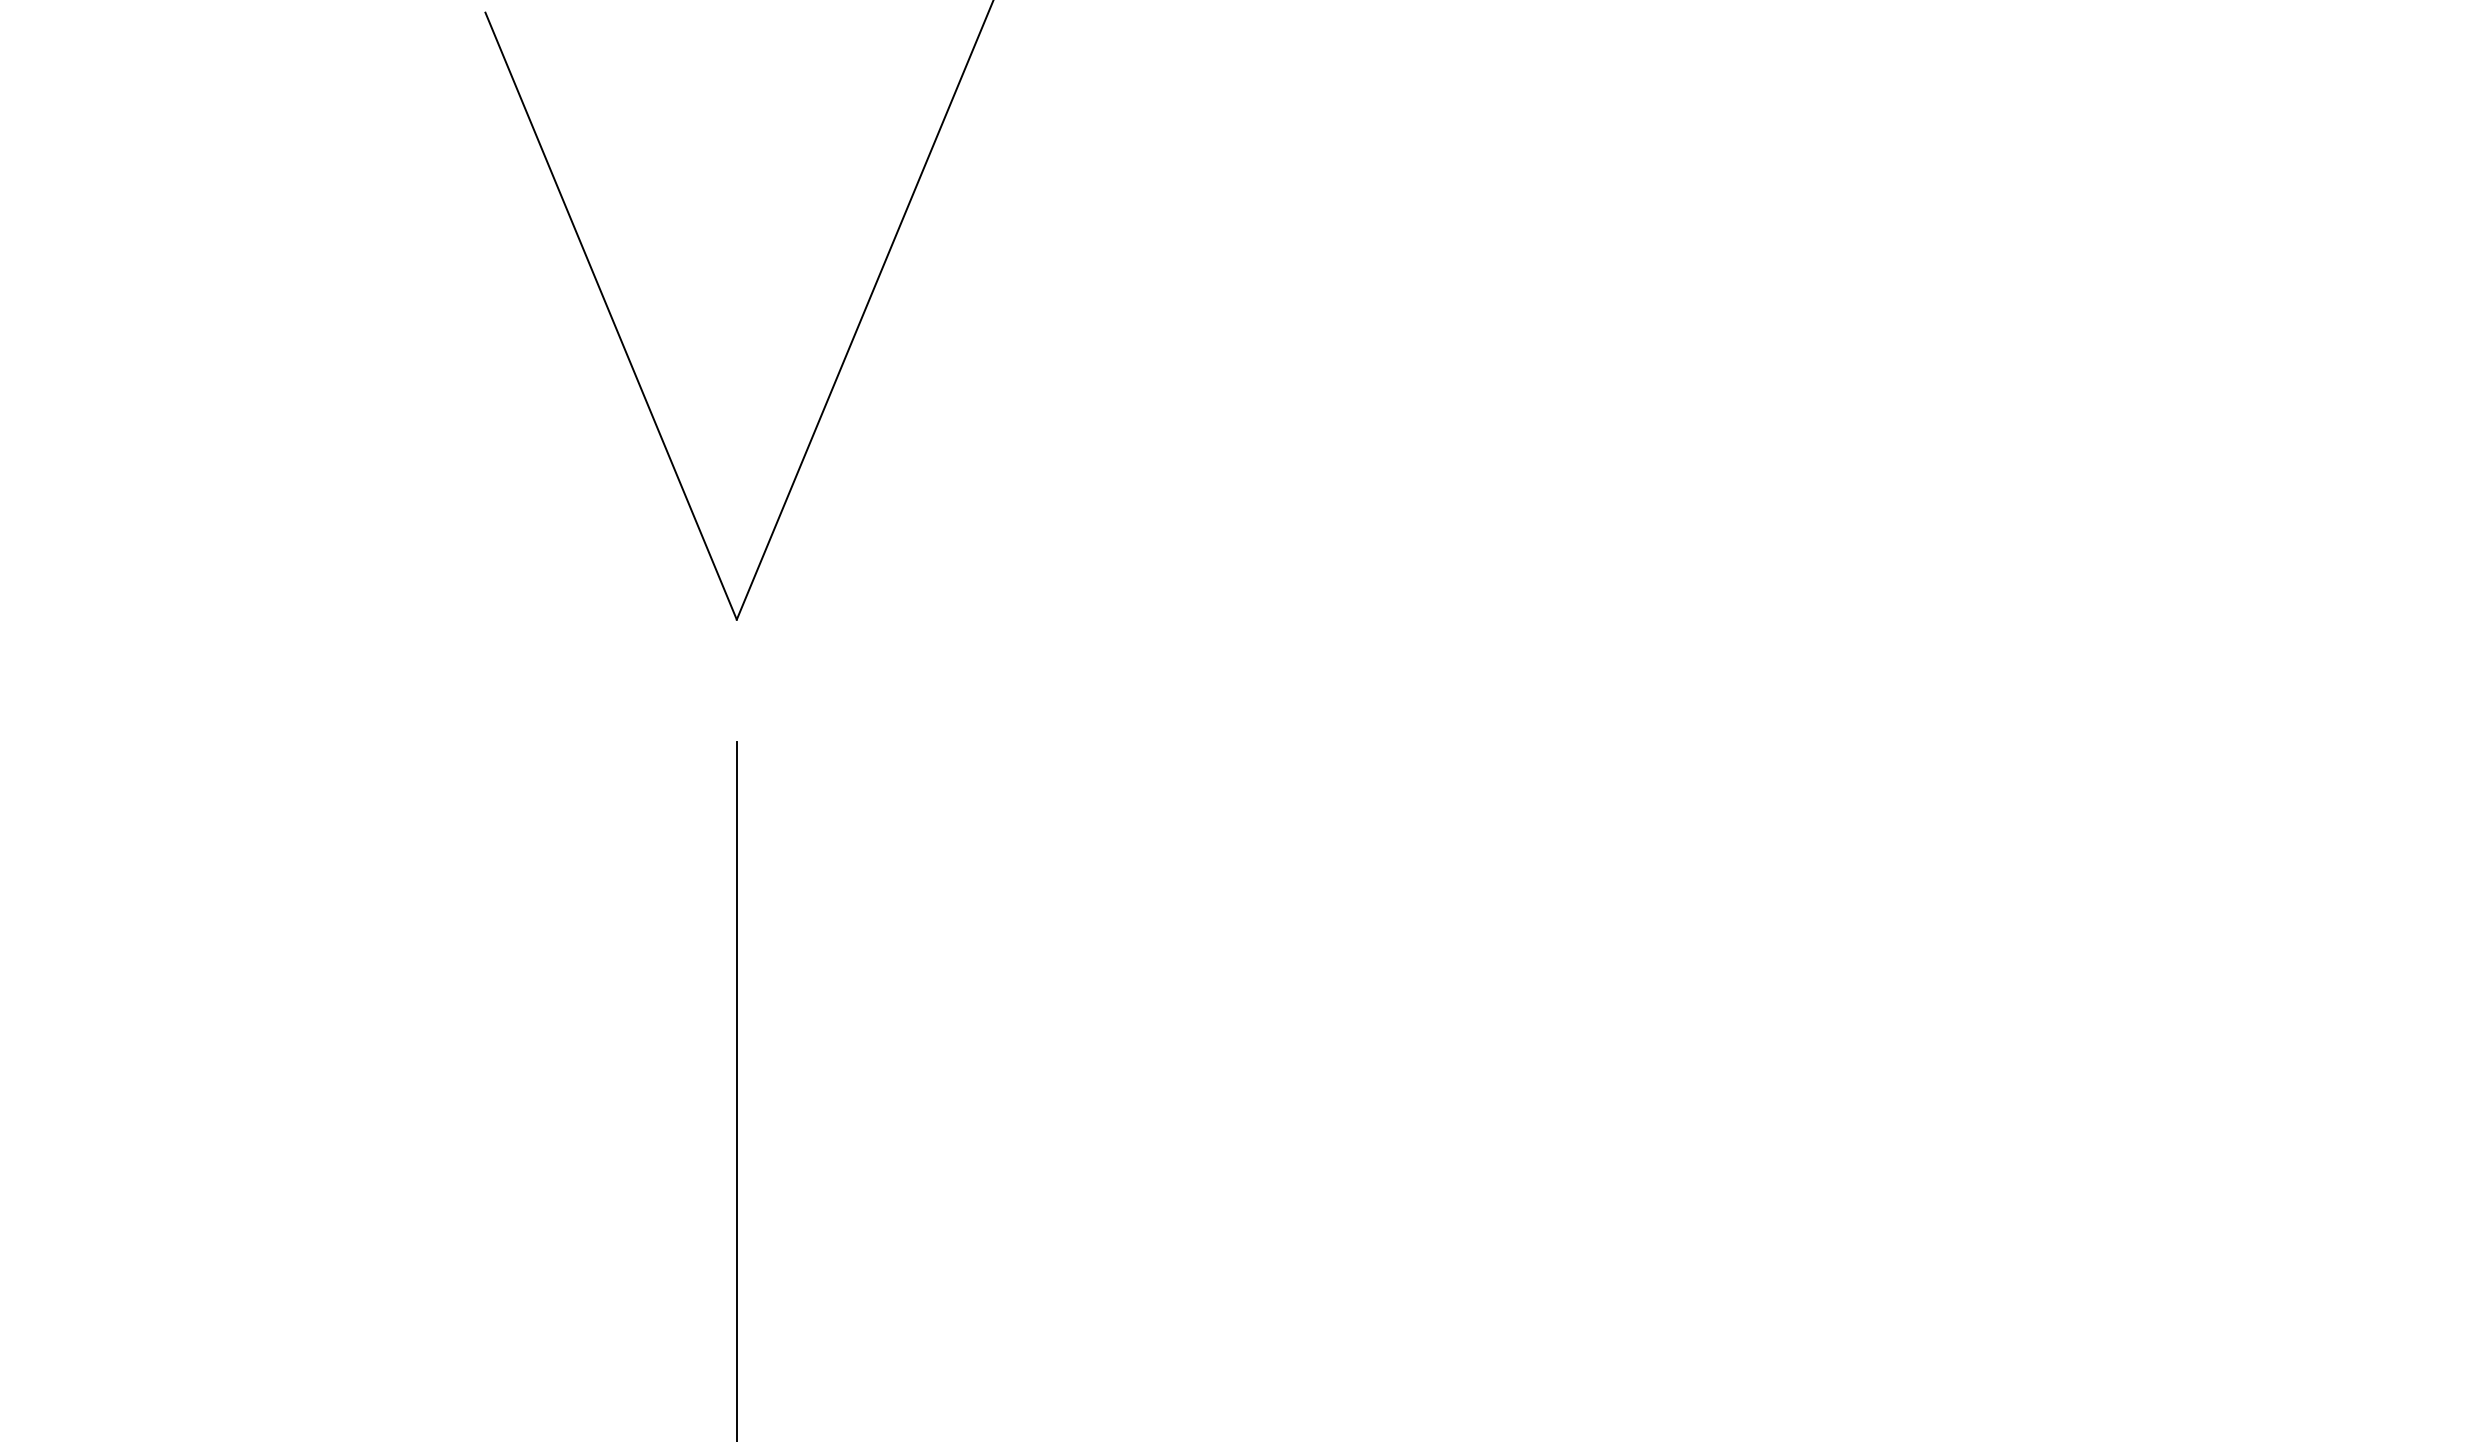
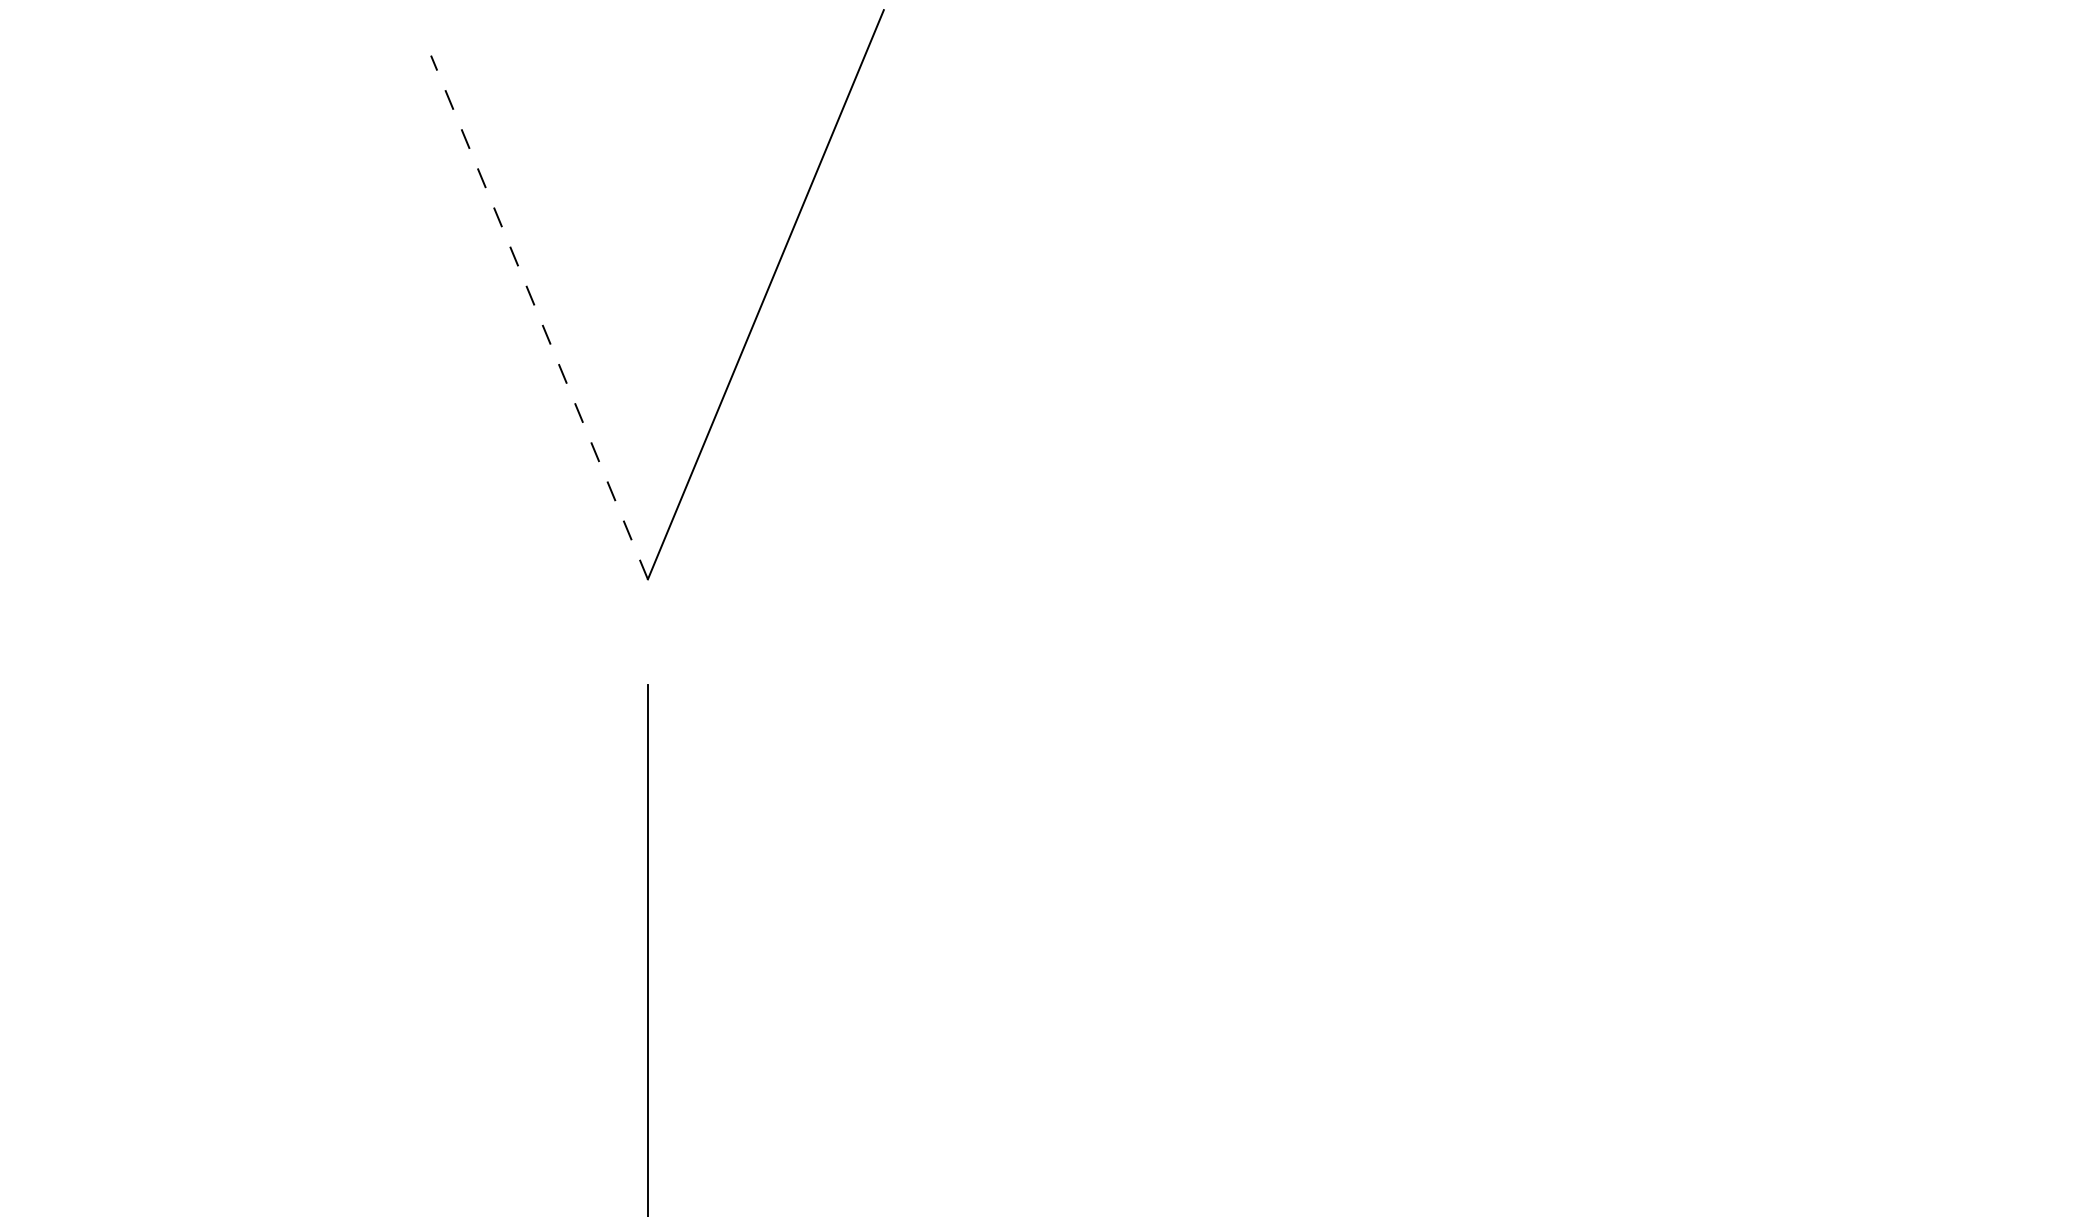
line: (611, 316) -> (539, 317), solid -> dashed

